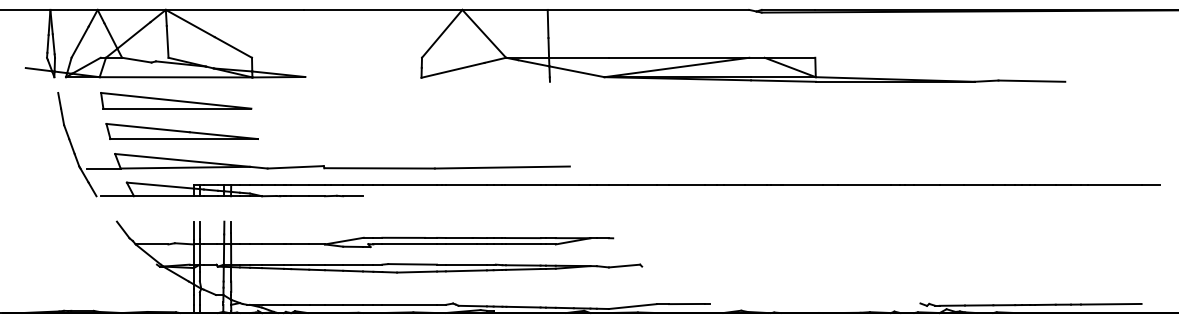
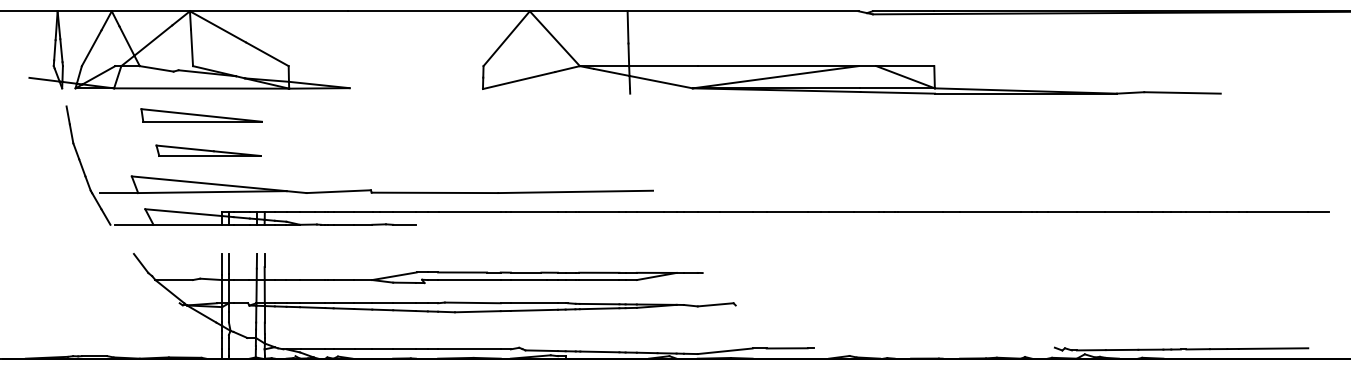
part: (175, 100) -> (201, 115), size x0.7
part: (182, 131) -> (208, 150), size x0.6

